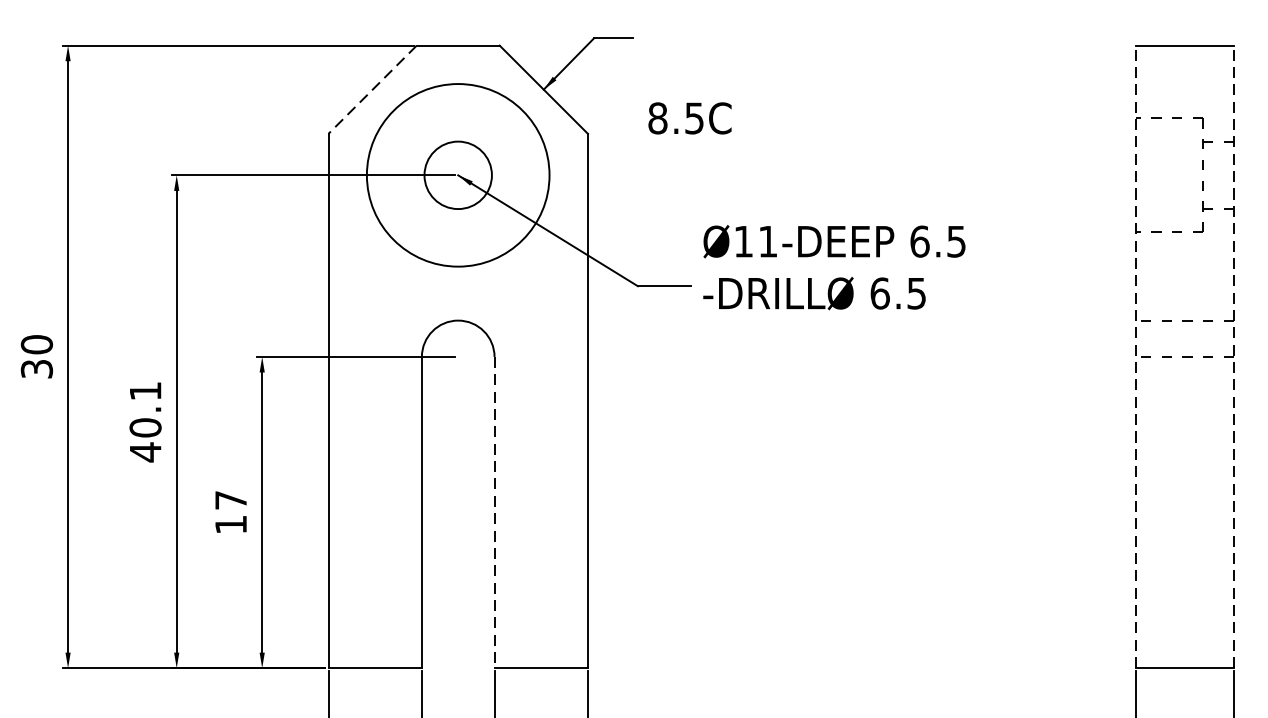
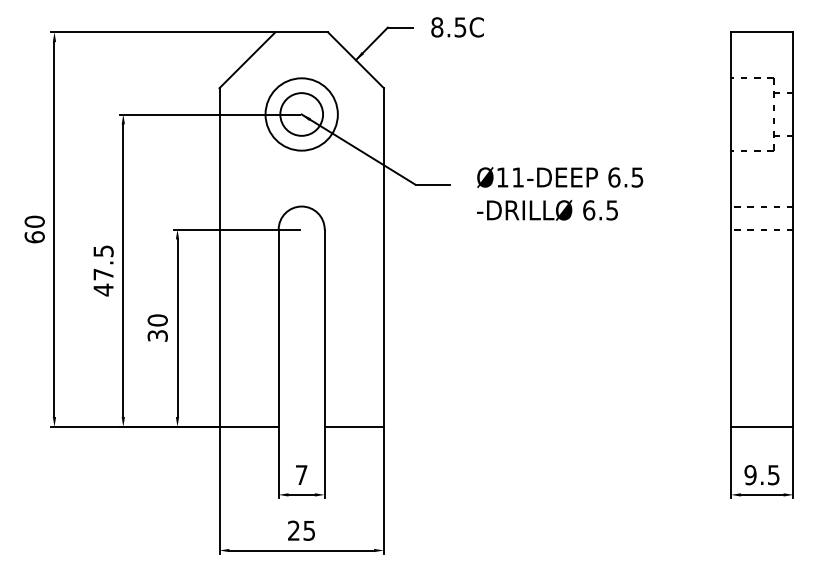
line: (372, 90) -> (247, 60), dashed -> solid
text: (689, 118) -> (457, 27), moved
circle: (457, 175) -> (301, 114), size x0.62
text: (835, 266) -> (560, 193), moved
line: (1134, 356) -> (730, 229), dashed -> solid
line: (1234, 356) -> (793, 229), dashed -> solid
text: (36, 369) -> (34, 237), 30 -> 60
text: (145, 408) -> (103, 262), 40.1 -> 47.5
text: (230, 511) -> (157, 327), 17 -> 30
line: (494, 513) -> (324, 328), dashed -> solid

